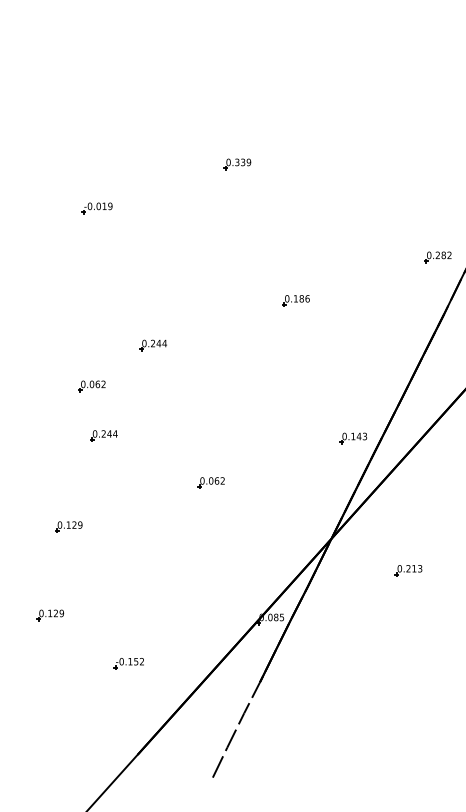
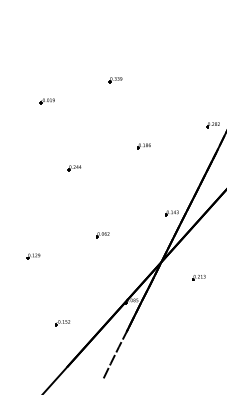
part: (91, 387) -> (44, 188), removed
part: (103, 436) -> (50, 212), removed
part: (50, 615) -> (24, 299), removed

